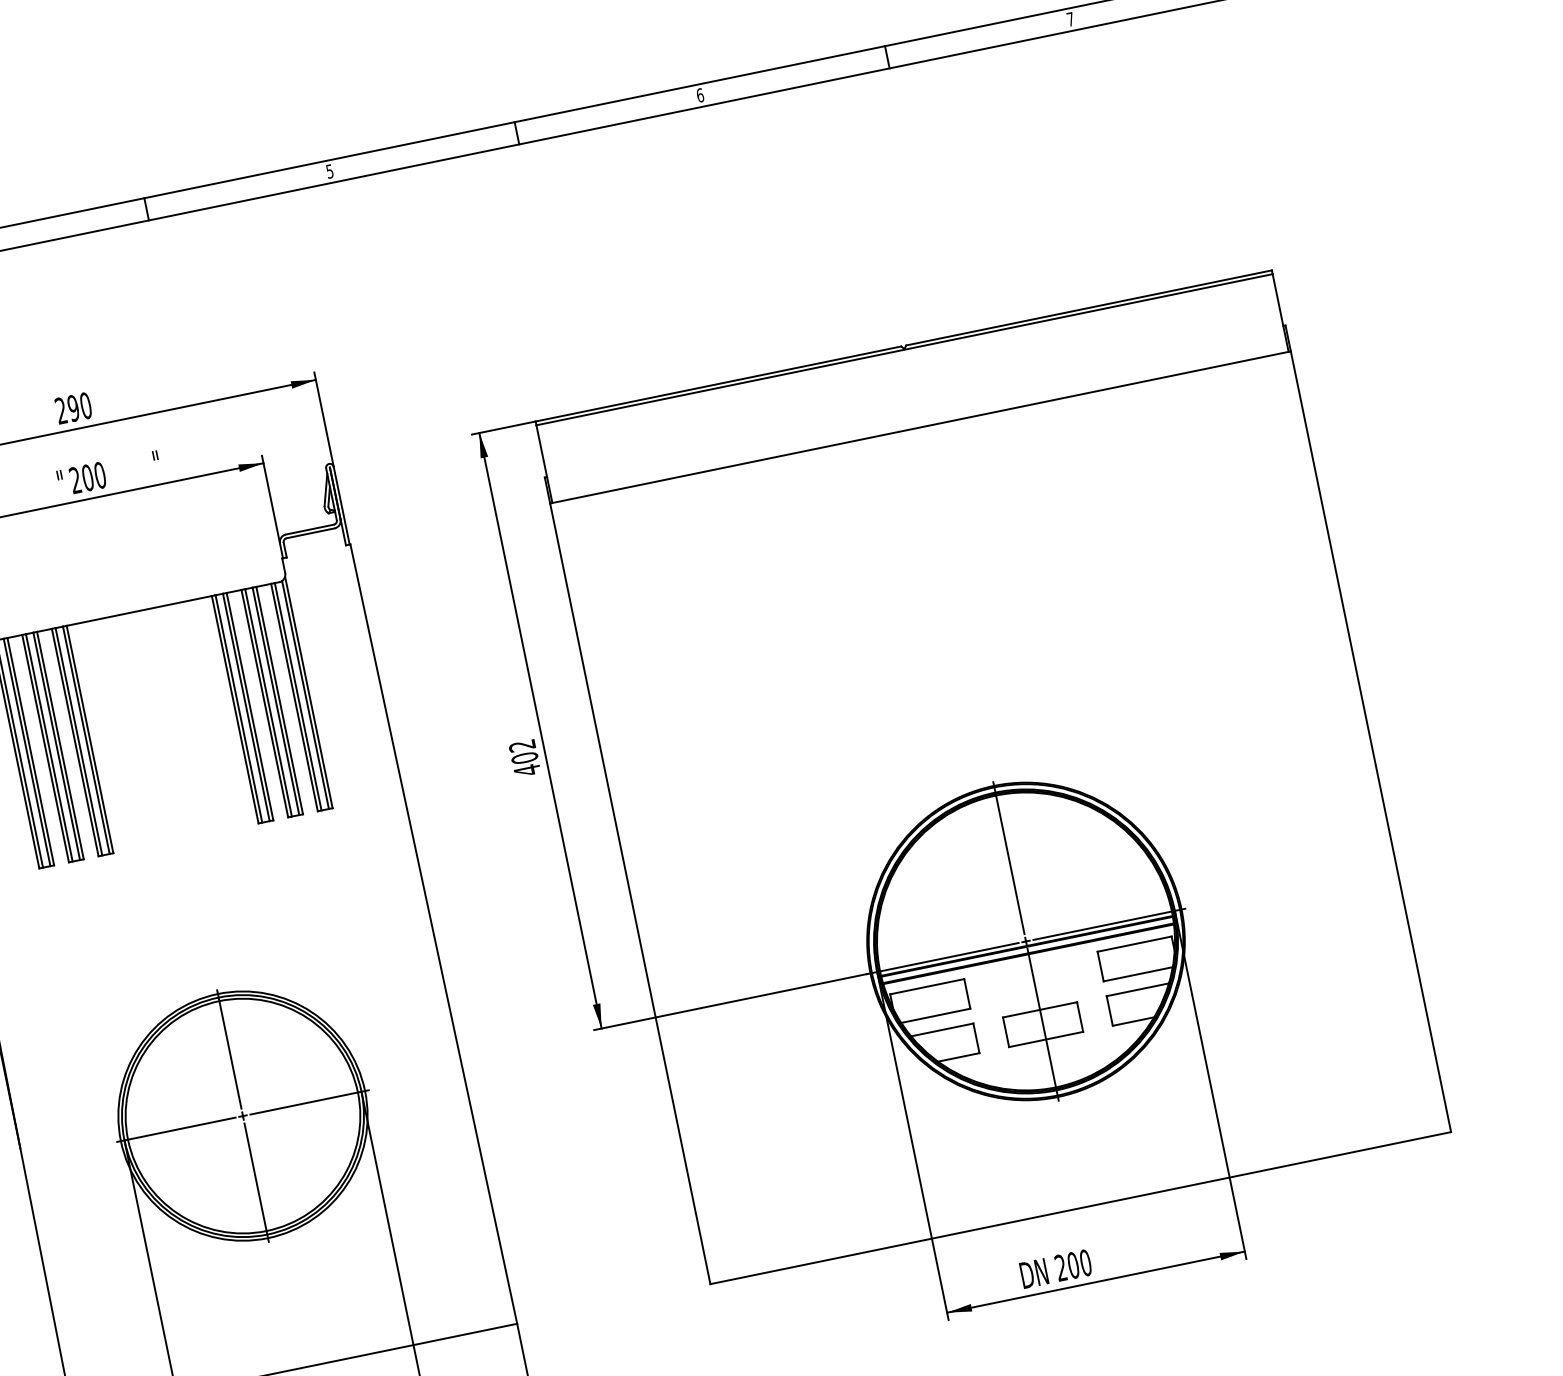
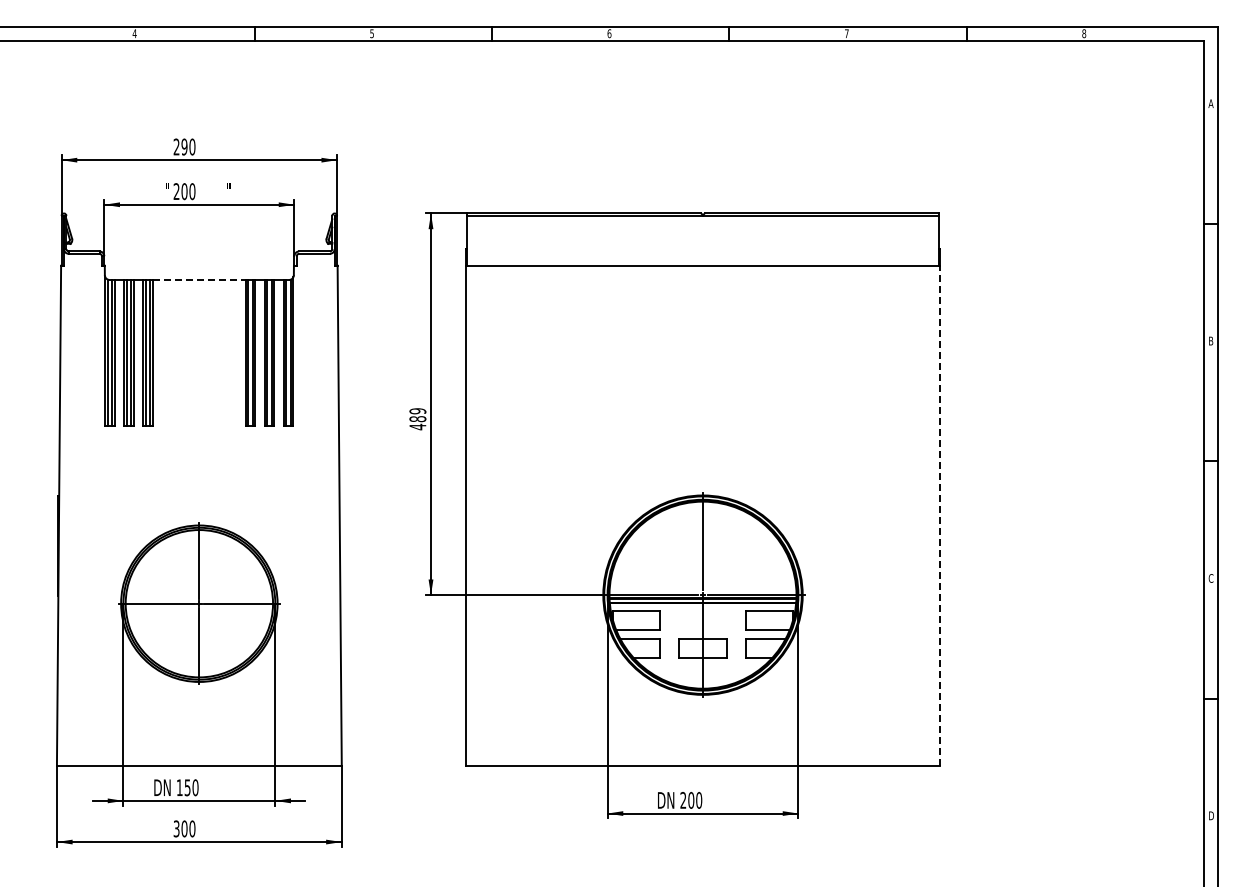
line: (139, 610) -> (199, 279), solid -> dashed
line: (1371, 741) -> (940, 515), solid -> dashed
text: (523, 752) -> (417, 415), 402 -> 489

